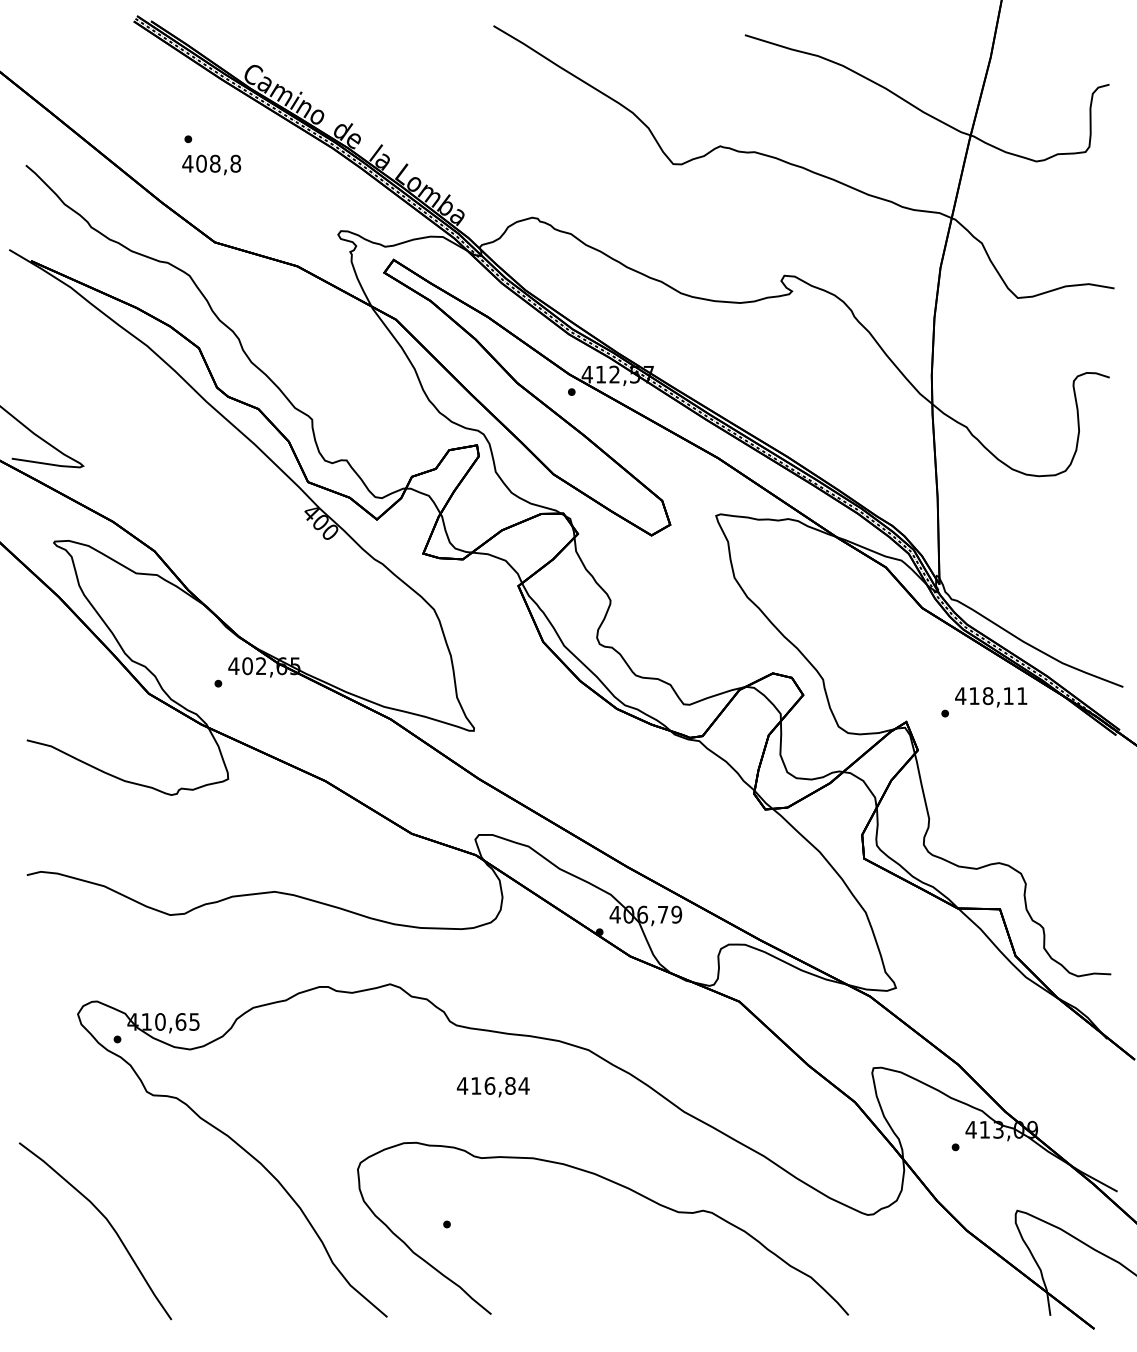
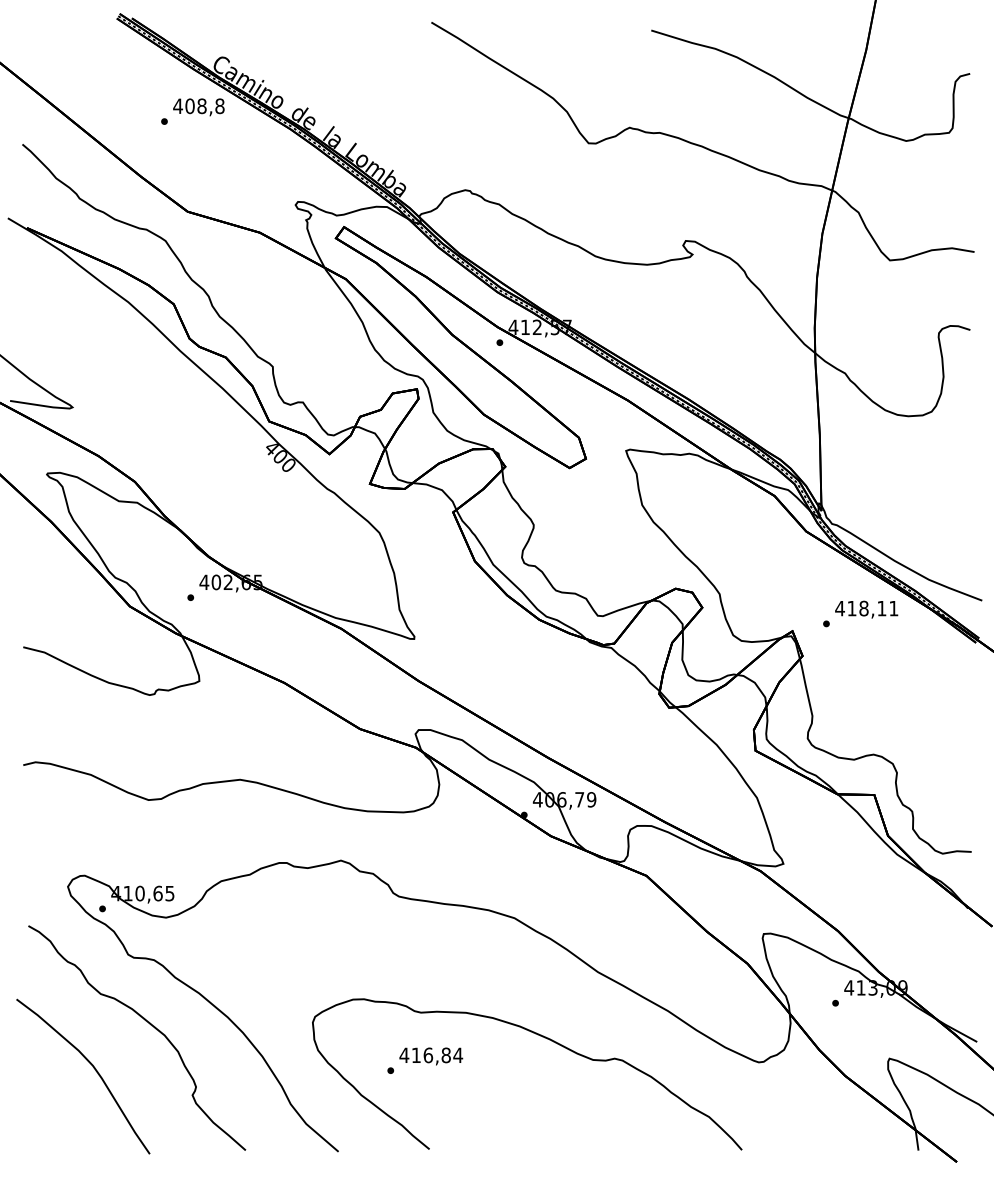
text: (211, 164) -> (198, 106), moved
text: (492, 1087) -> (430, 1056), moved
curve: (168, 1169) -> (147, 1022), added

